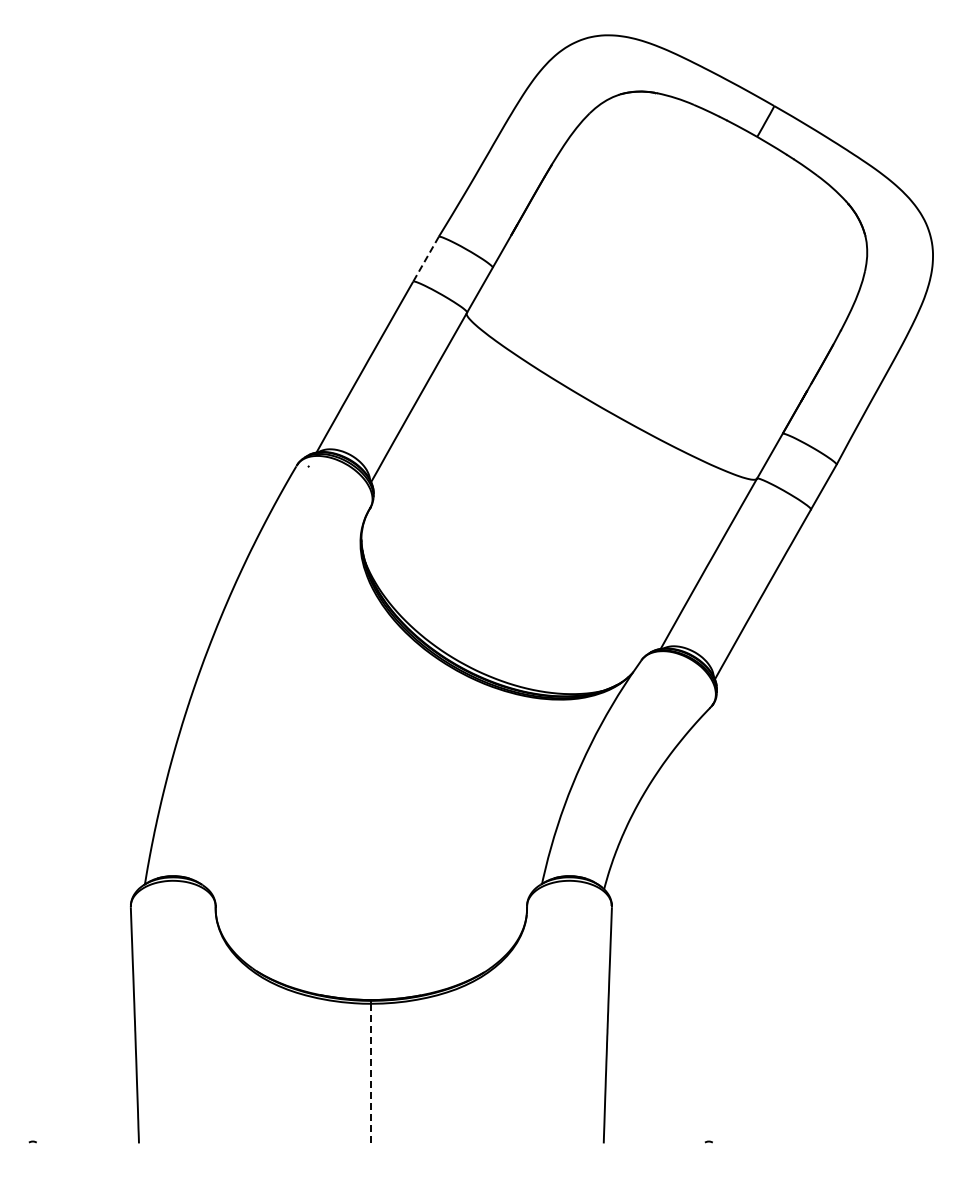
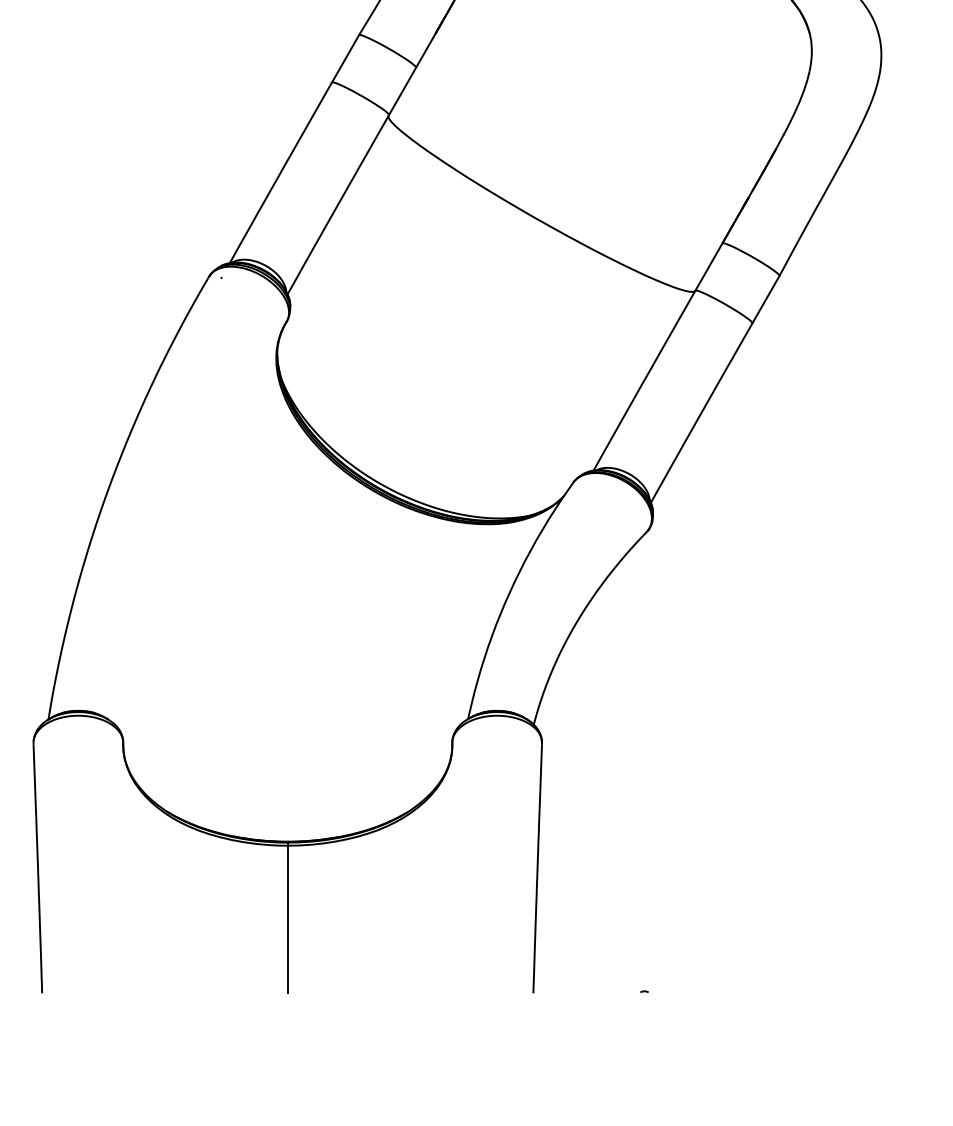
line: (426, 259) -> (346, 59), dashed -> solid
line: (371, 1073) -> (287, 919), dashed -> solid

